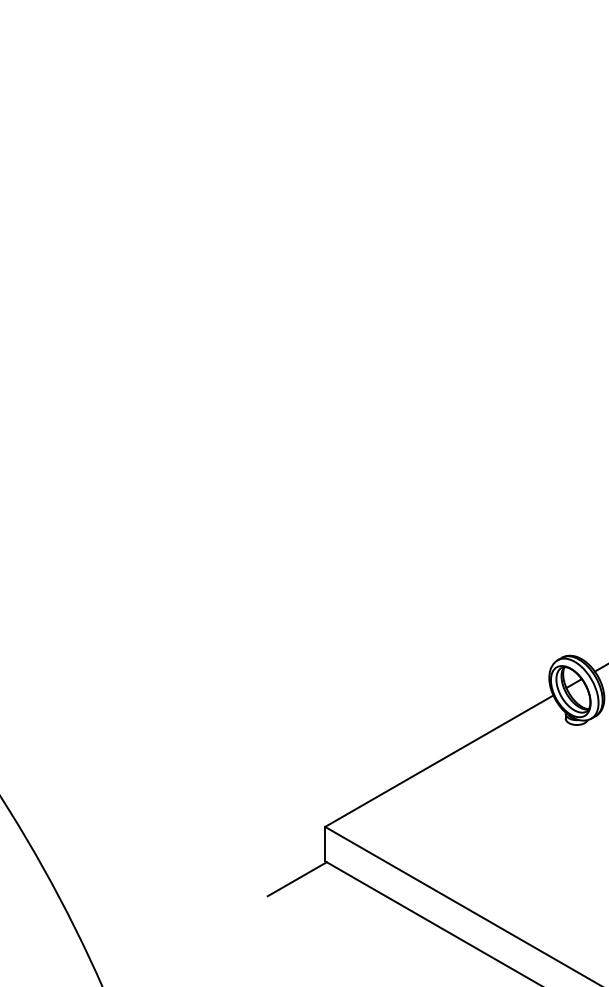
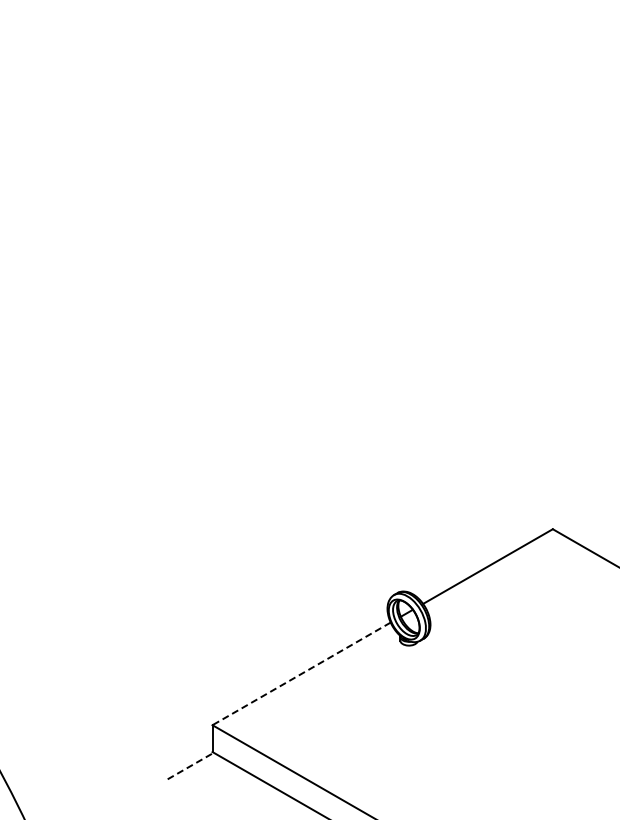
line: (439, 760) -> (301, 673), solid -> dashed
line: (296, 879) -> (190, 766), solid -> dashed

